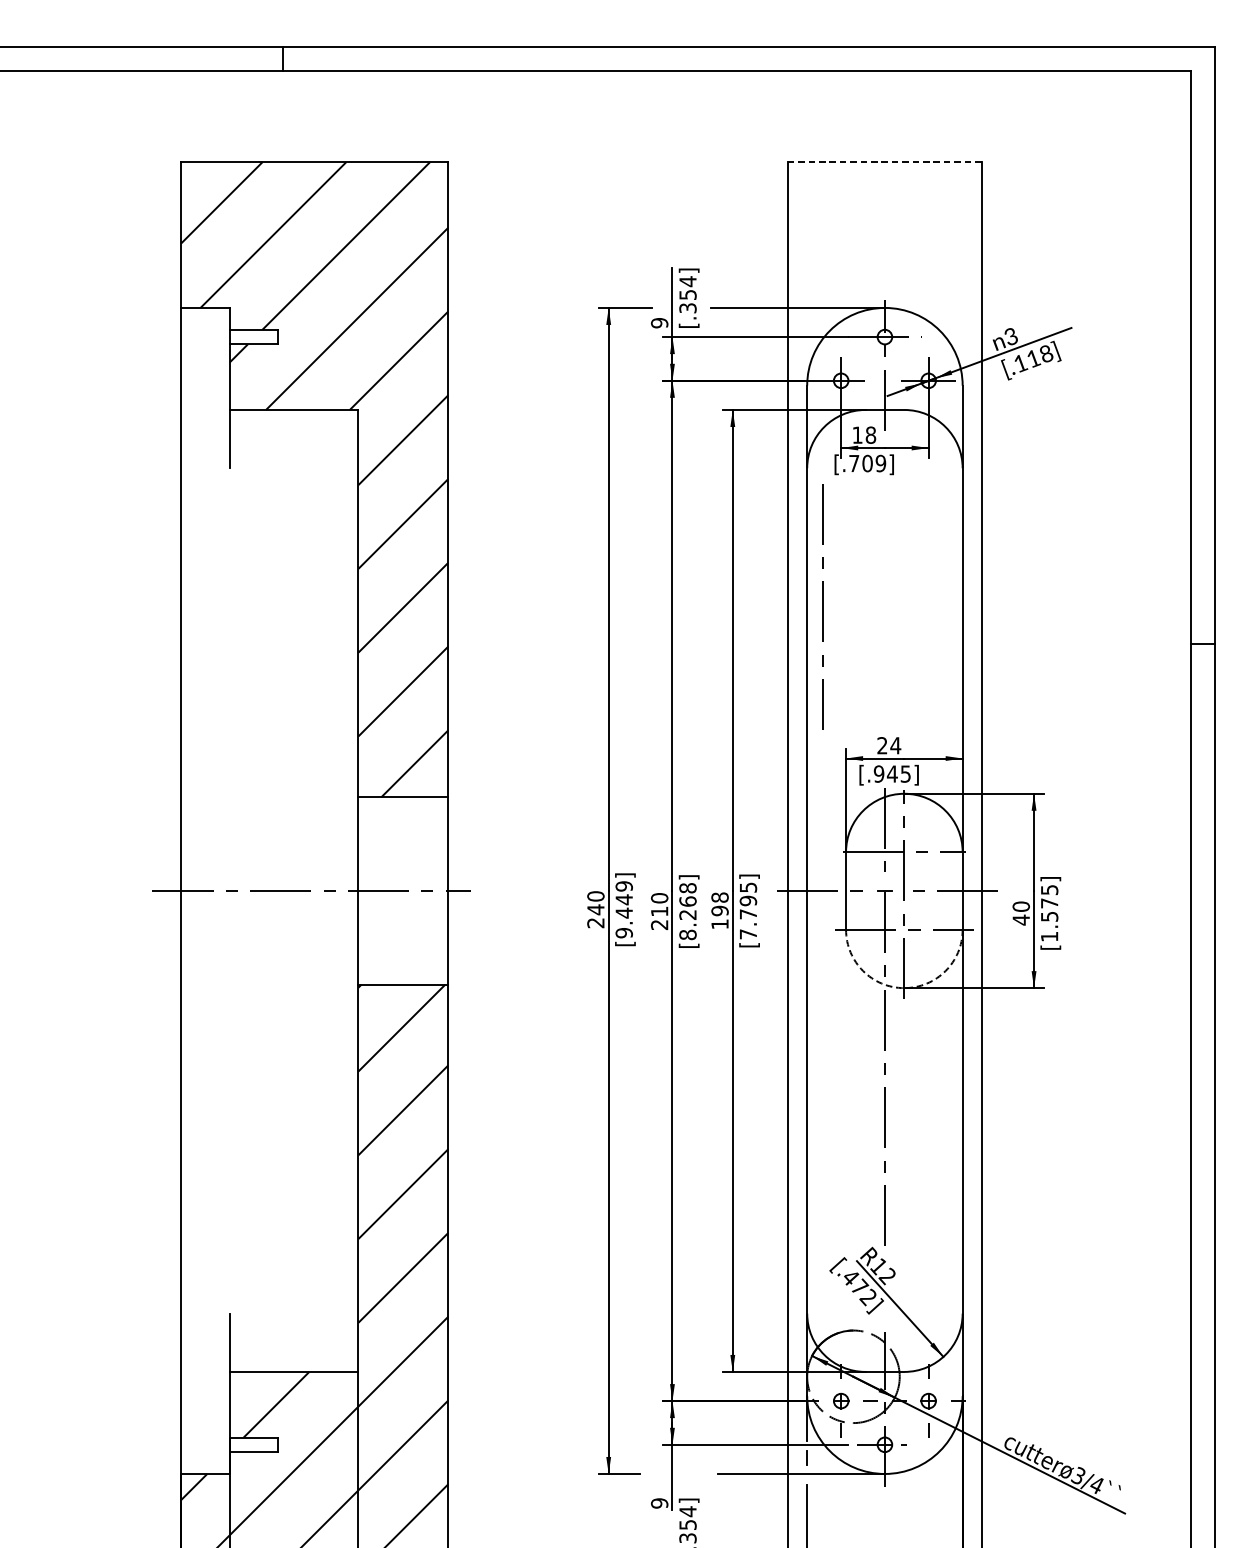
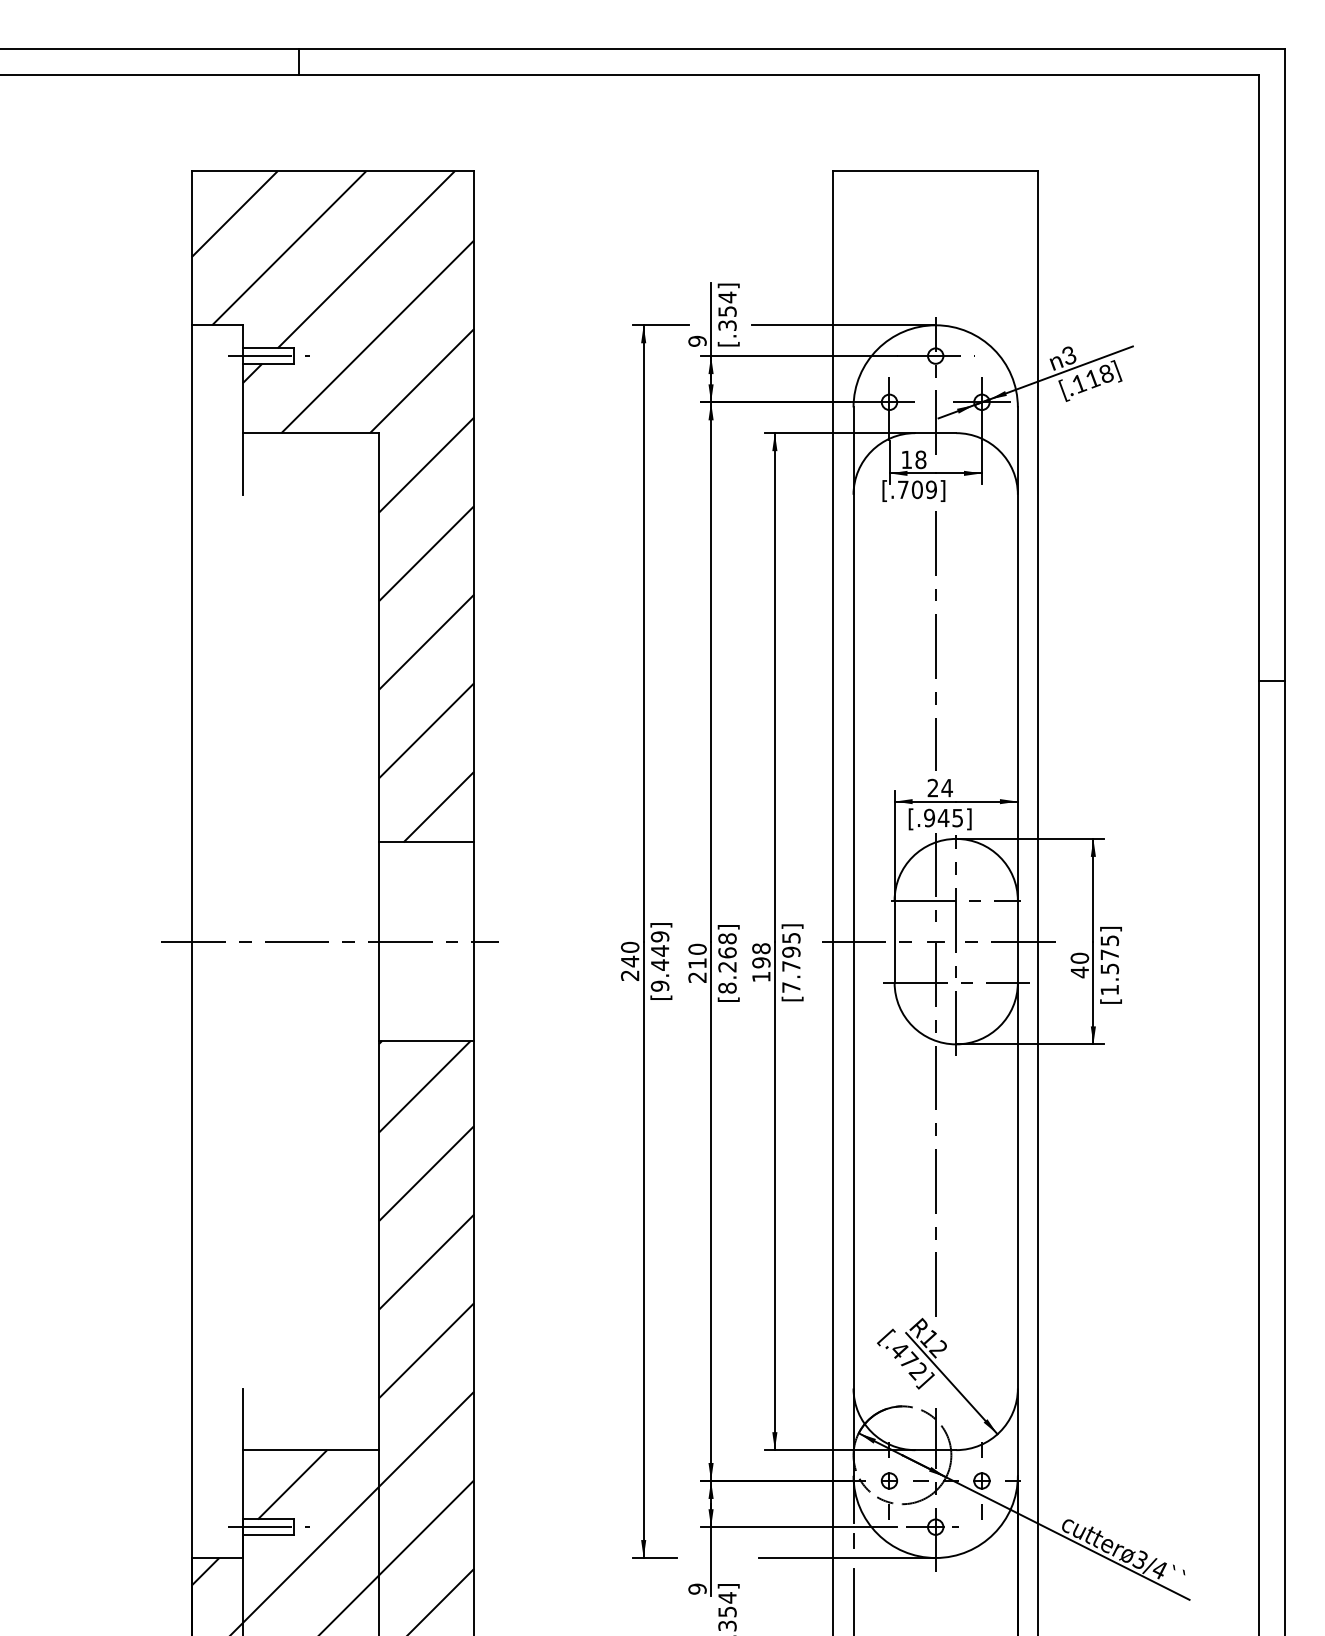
line: (884, 162) -> (935, 171), dashed -> solid
line: (253, 337) -> (268, 356), added
line: (823, 606) -> (935, 640), moved
arc: (904, 988) -> (956, 1044), dashed -> solid
line: (253, 1445) -> (268, 1527), added

